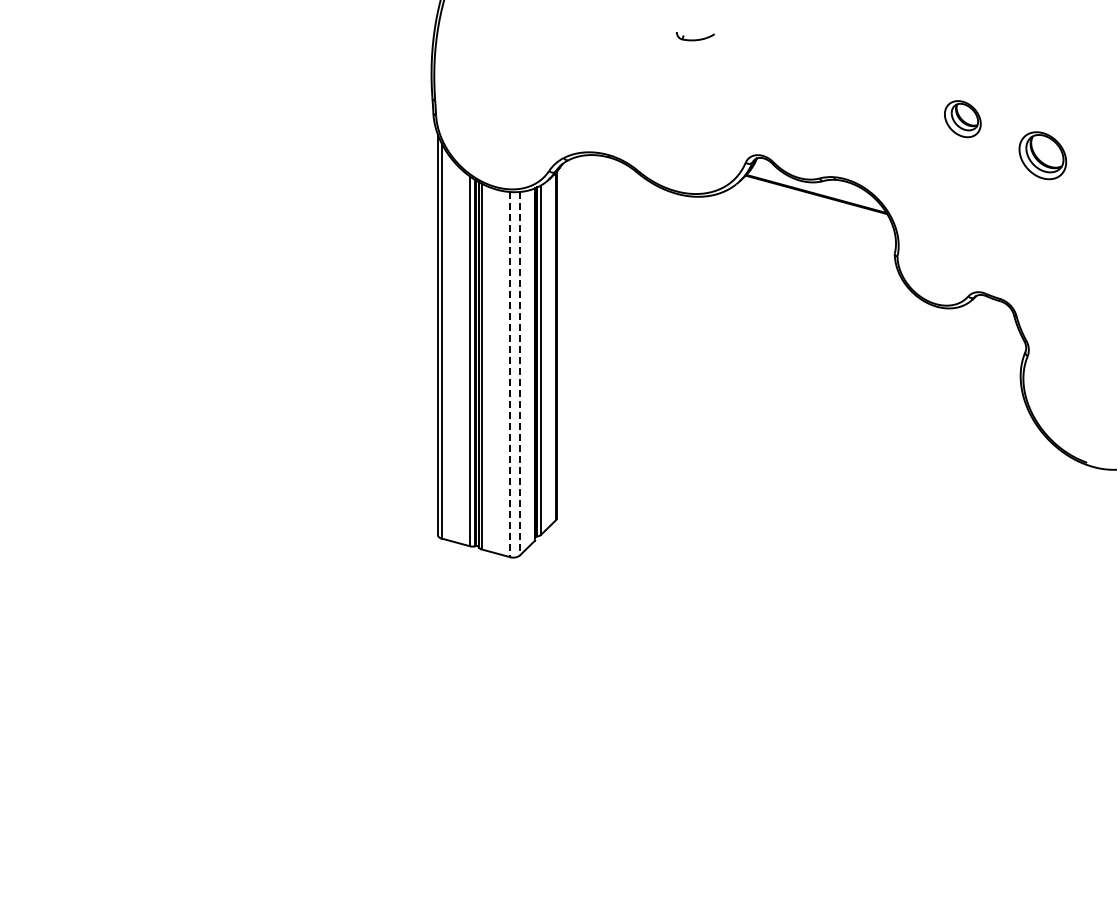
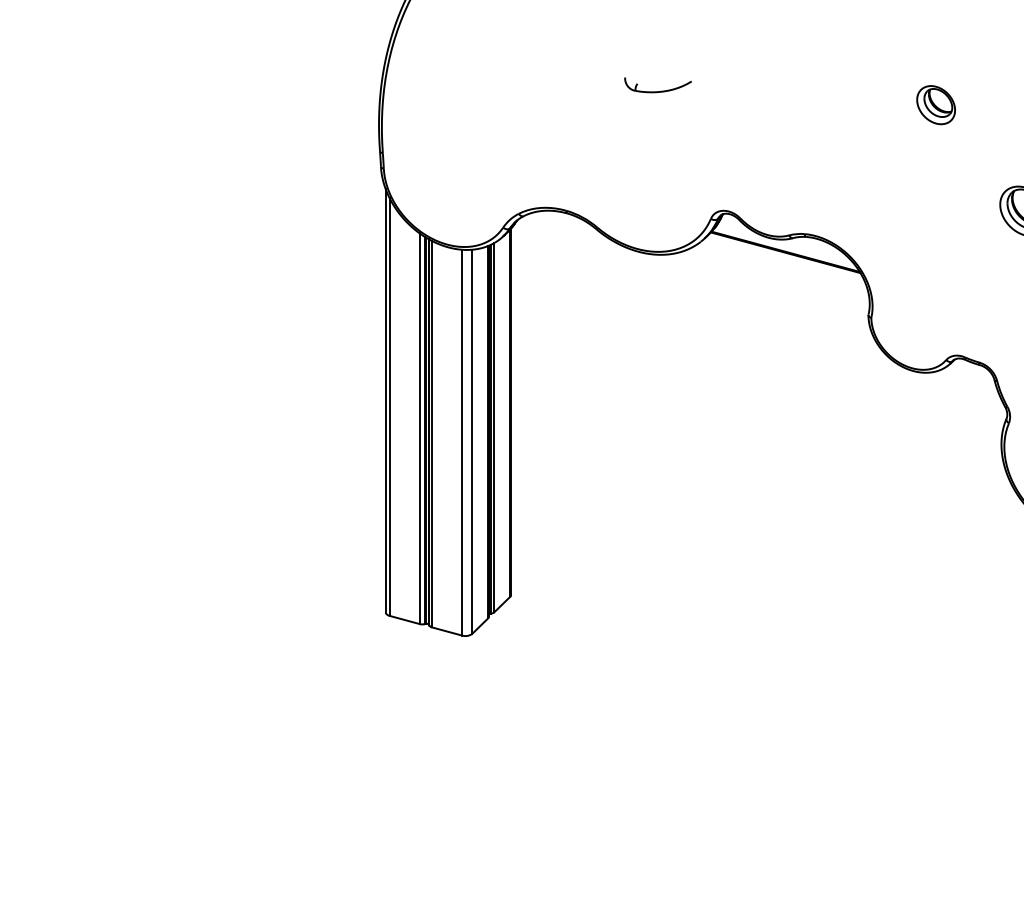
part: (695, 36) -> (657, 85), size x1.67
part: (962, 119) -> (935, 105), moved
line: (519, 373) -> (471, 441), dashed -> solid
line: (510, 374) -> (462, 442), dashed -> solid

